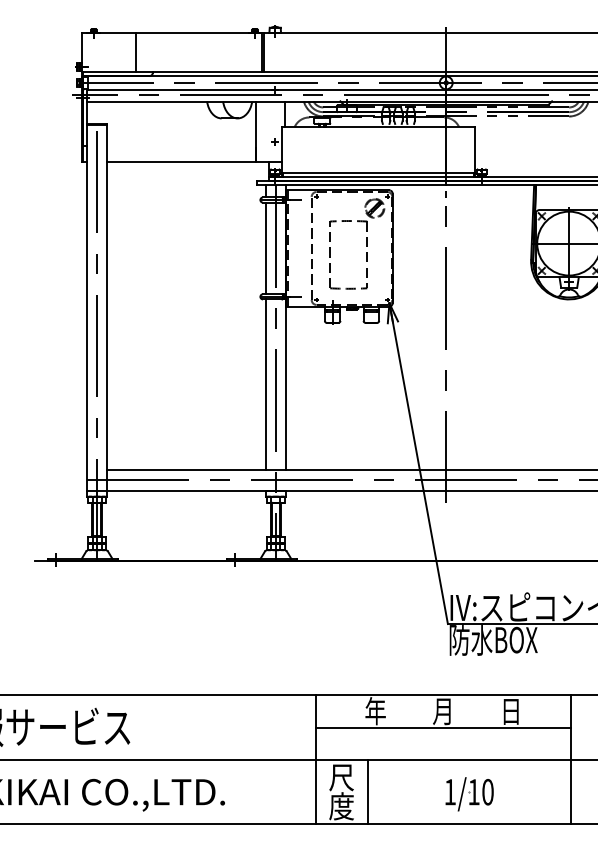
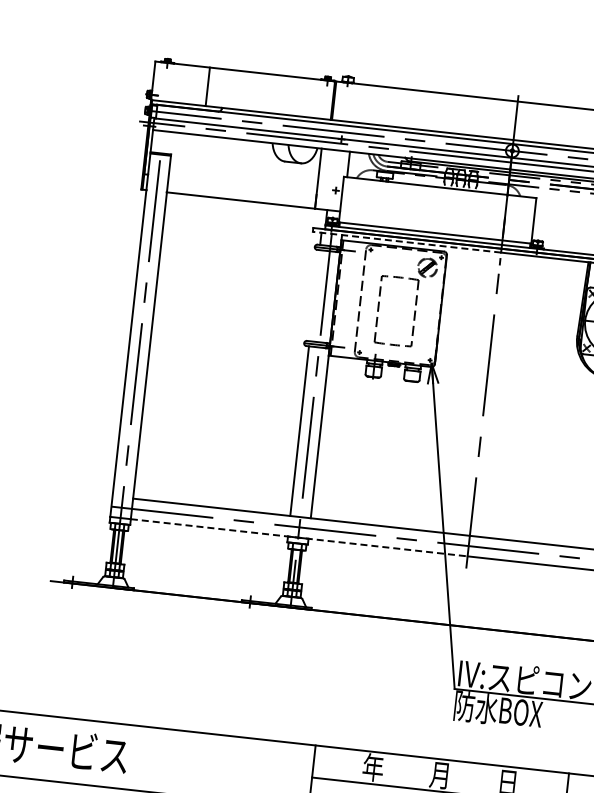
line: (351, 185) -> (406, 242), solid -> dashed
line: (265, 248) -> (314, 295), removed
line: (277, 490) -> (299, 537), solid -> dashed

